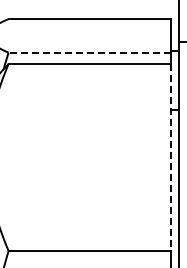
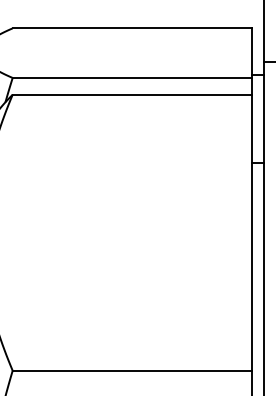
line: (89, 52) -> (132, 77), dashed -> solid
line: (170, 158) -> (251, 234), dashed -> solid

